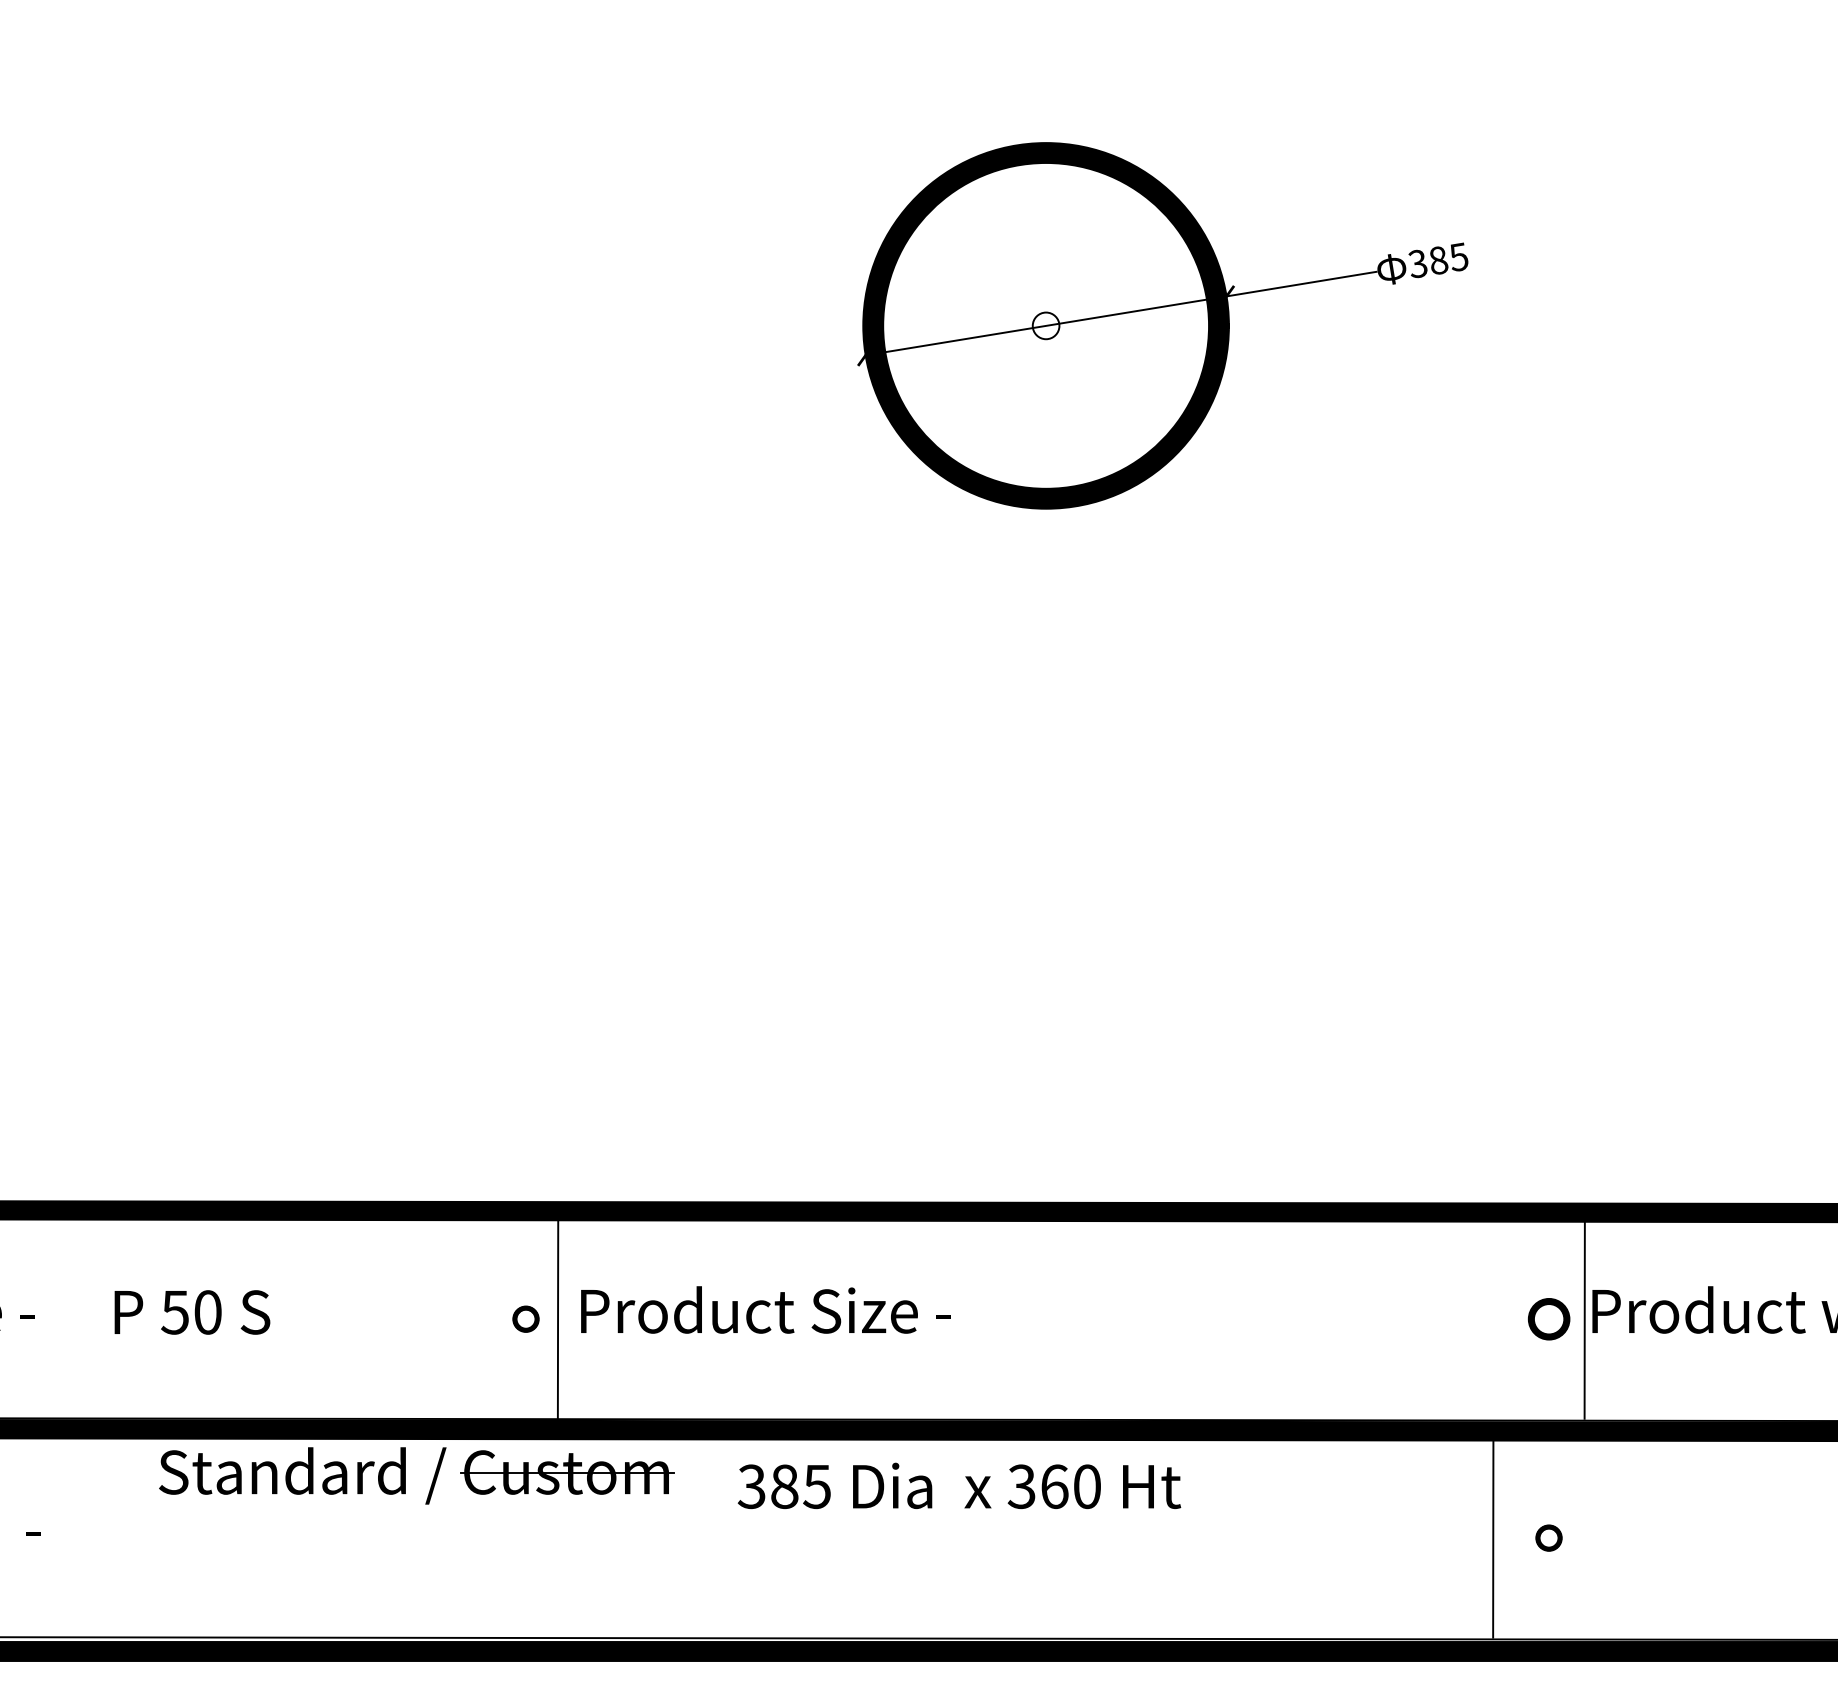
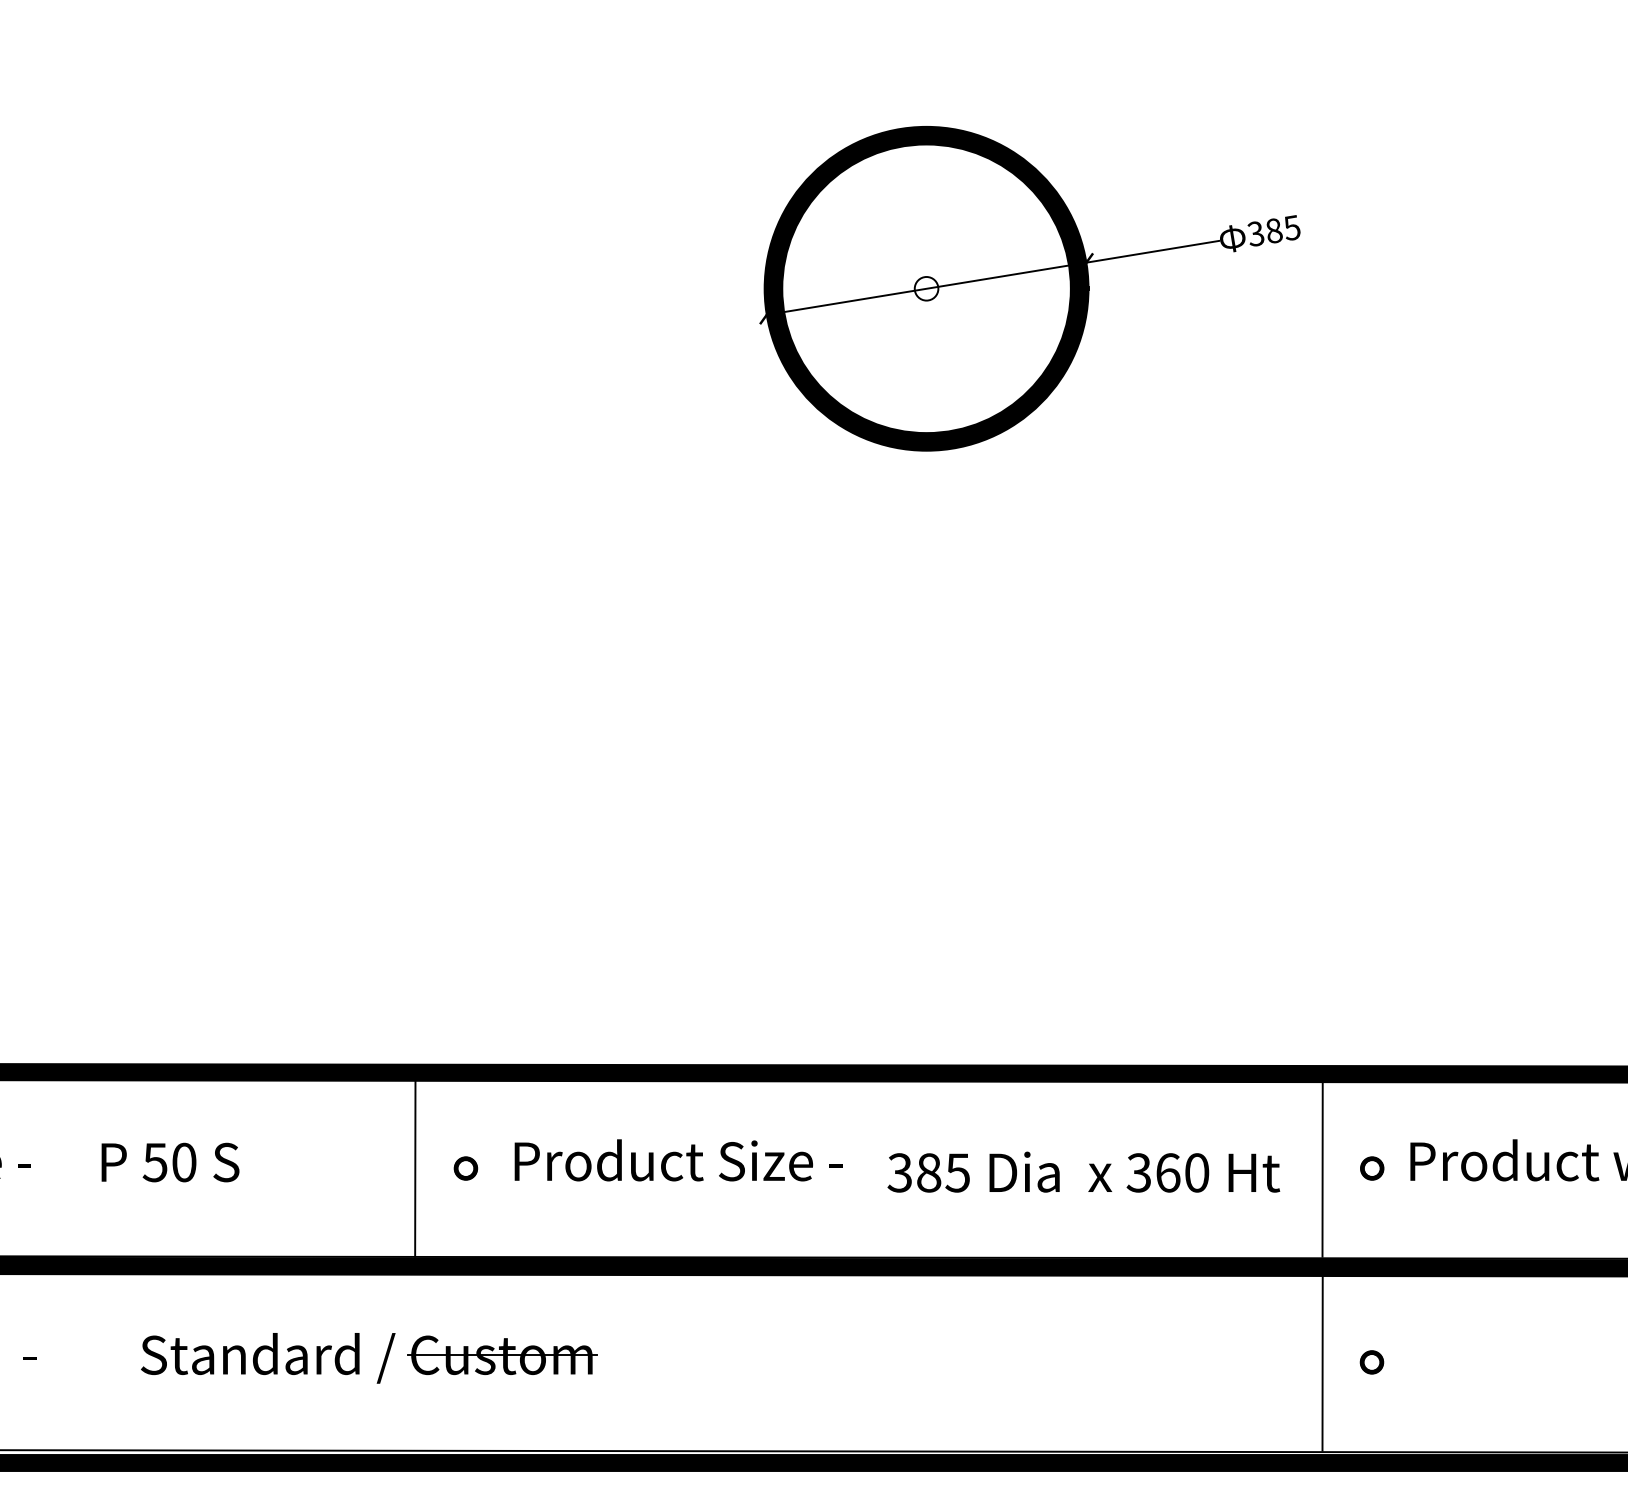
line: (558, 1319) -> (415, 1168), moved
part: (1549, 1319) -> (1372, 1168), size x0.62
line: (1584, 1319) -> (1322, 1168), moved
part: (405, 1476) -> (359, 1358), moved
text: (959, 1485) -> (1083, 1171), moved

